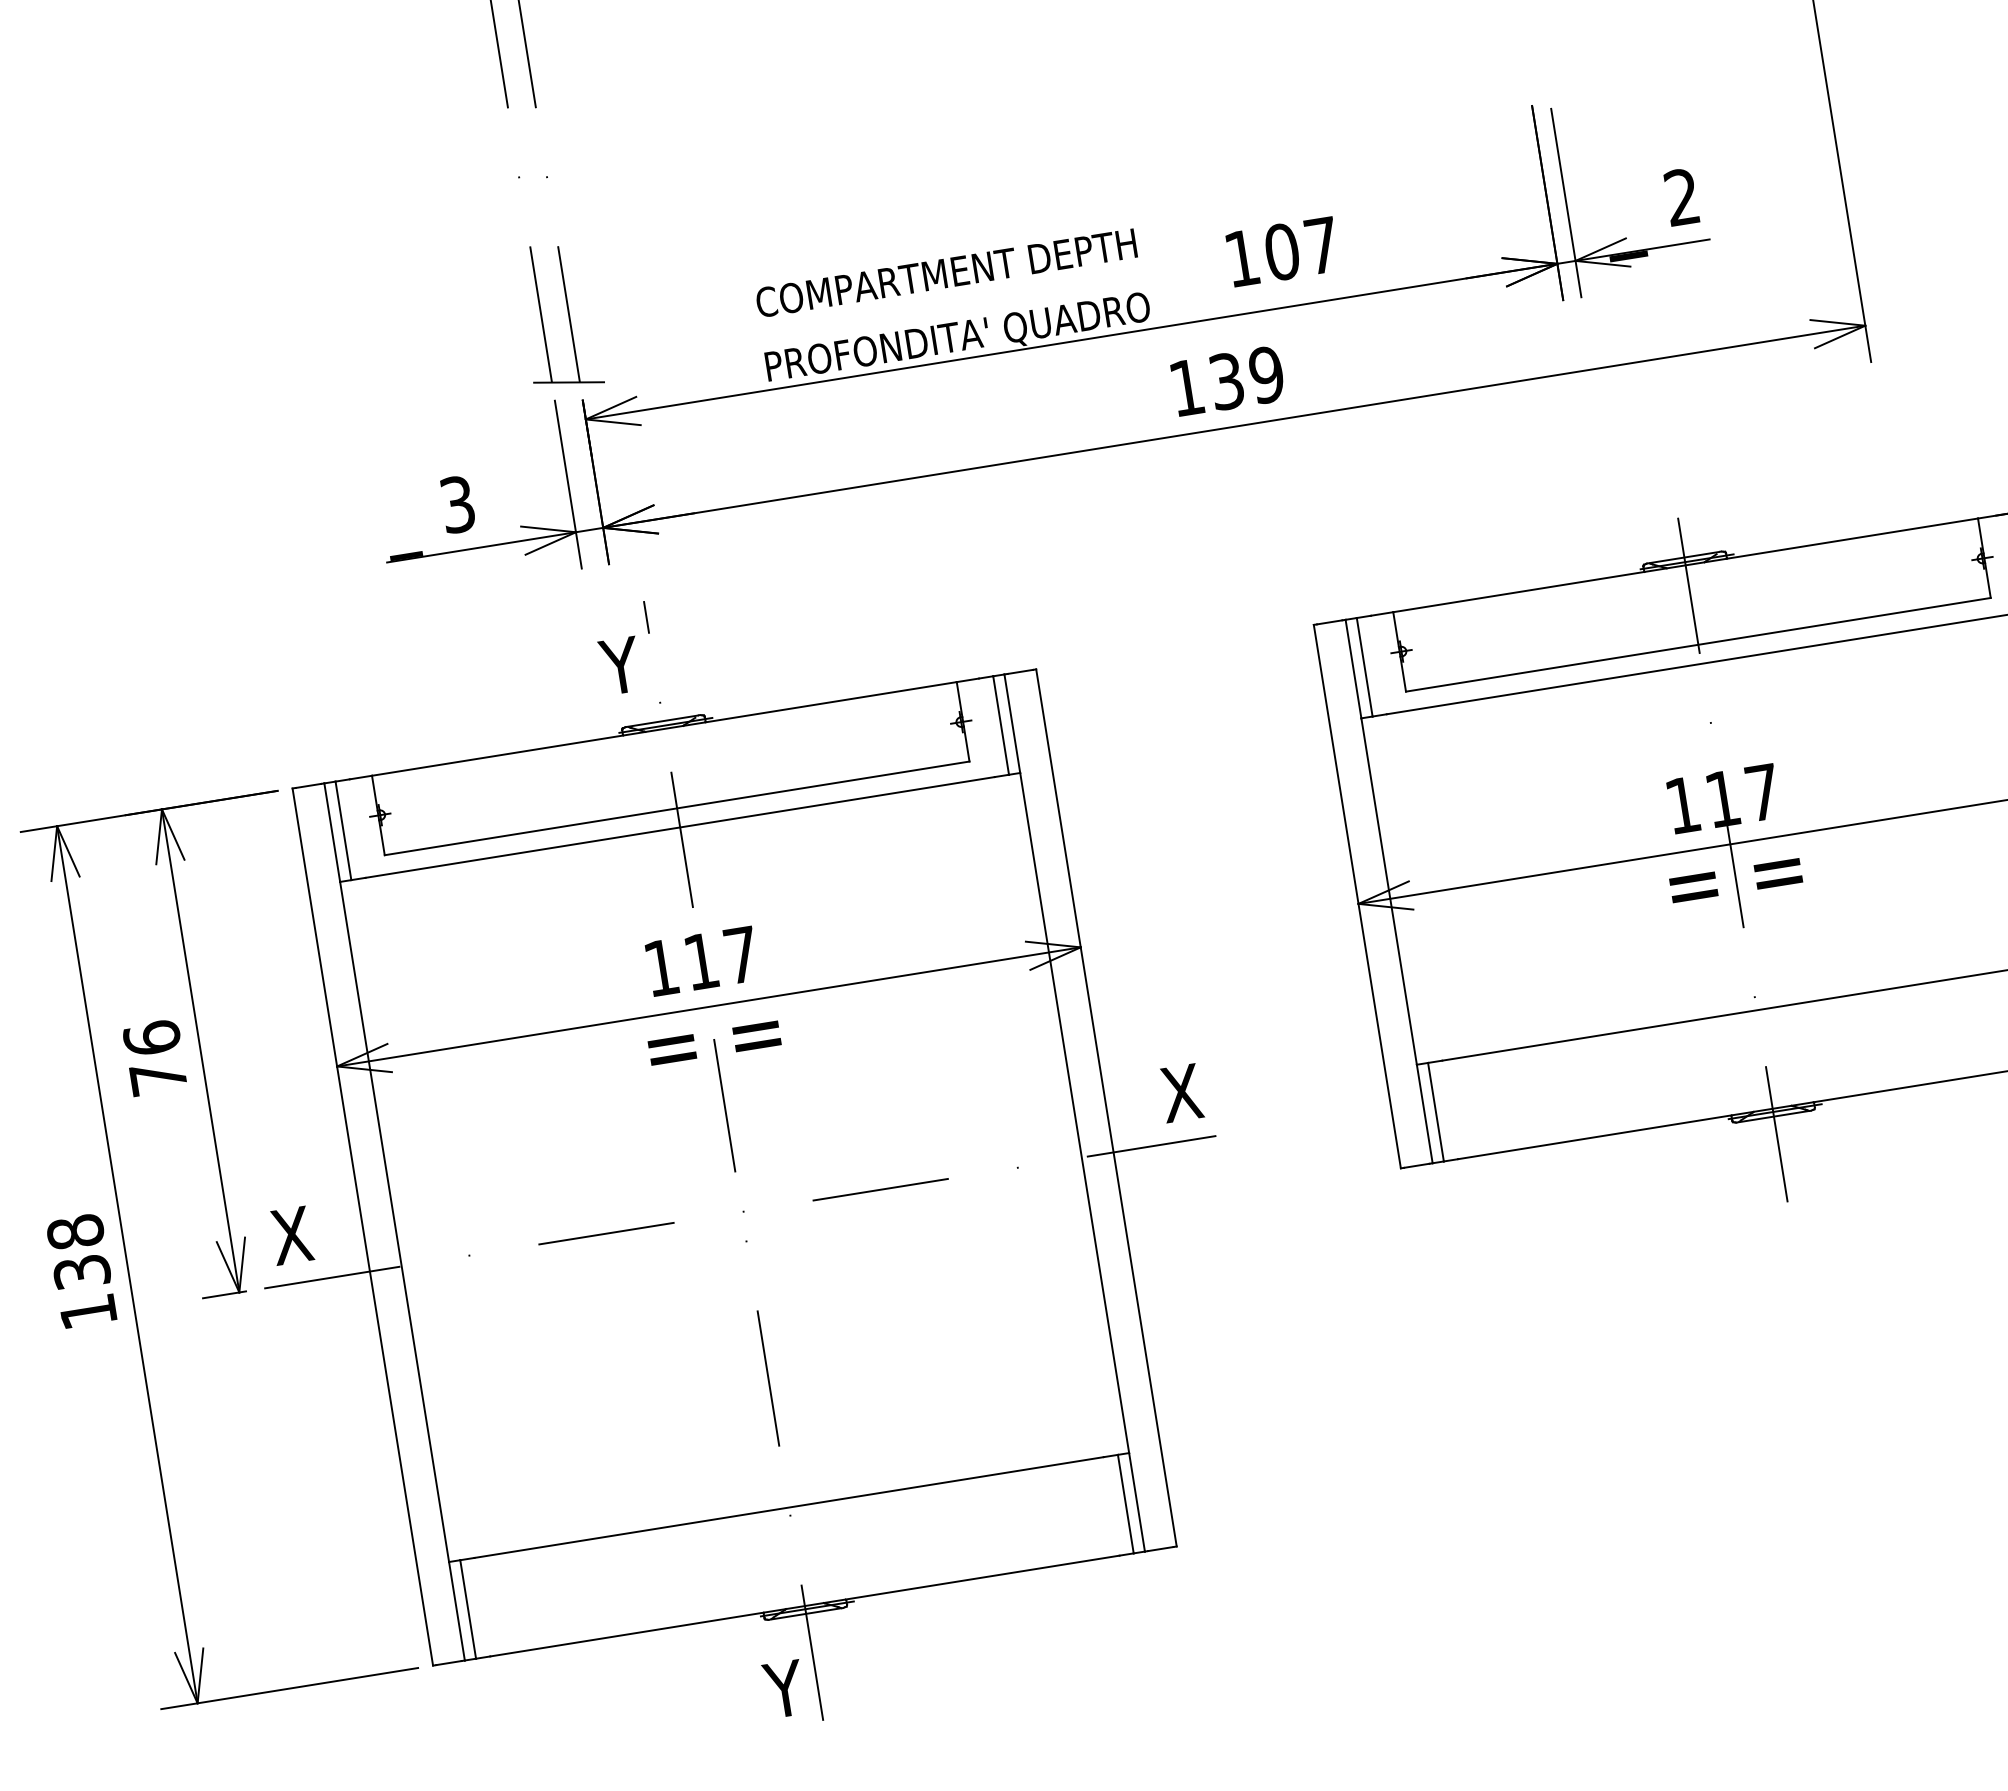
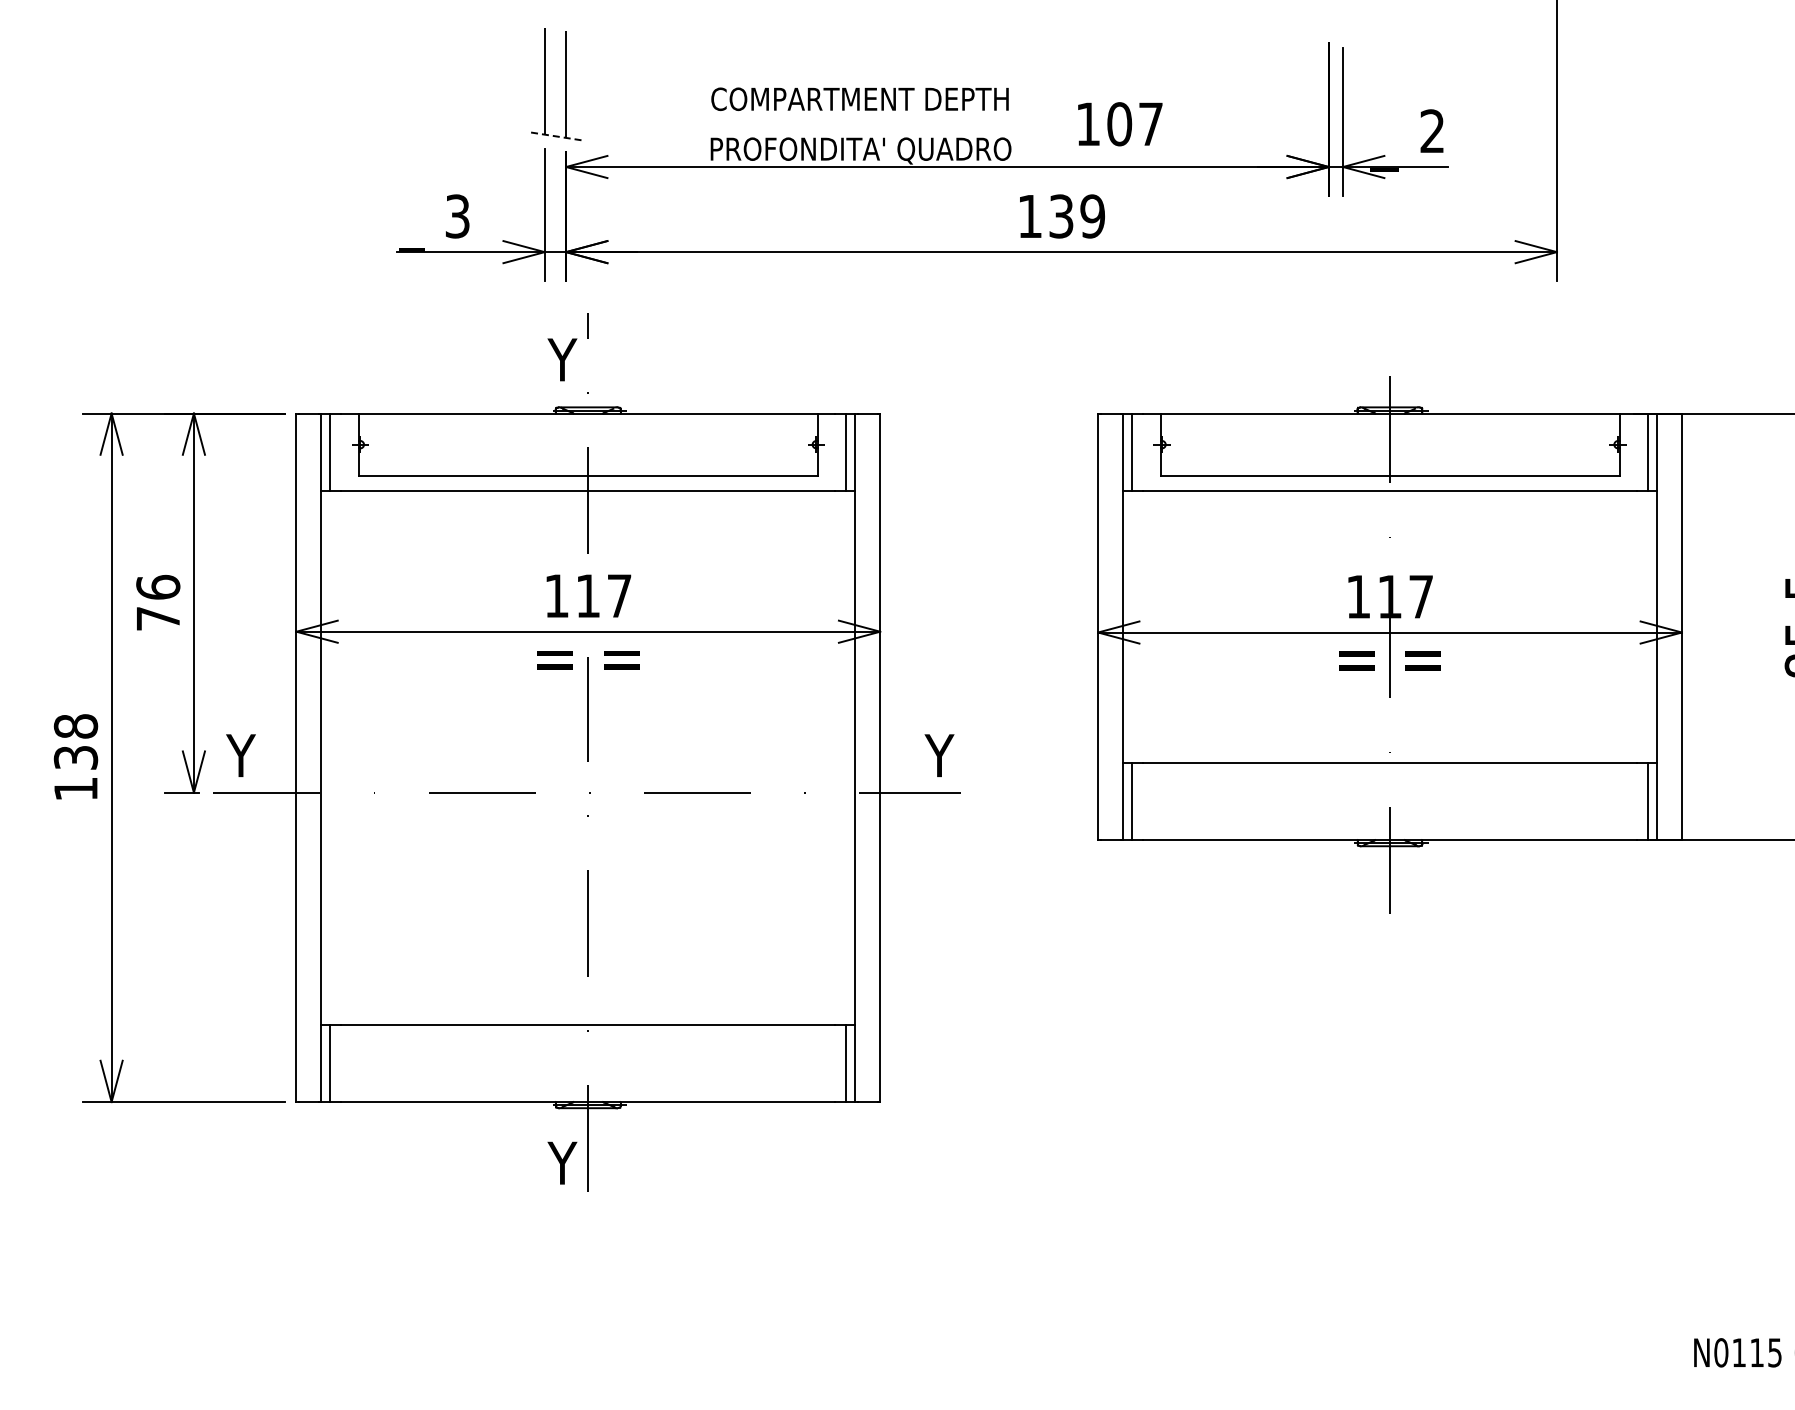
line: (569, 382) -> (558, 136), solid -> dashed
text: (1181, 1092) -> (939, 755), X -> Y
text: (291, 1235) -> (240, 755), X -> Y

